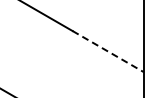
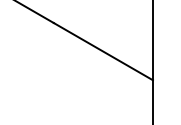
line: (108, 51) -> (103, 51), dashed -> solid

